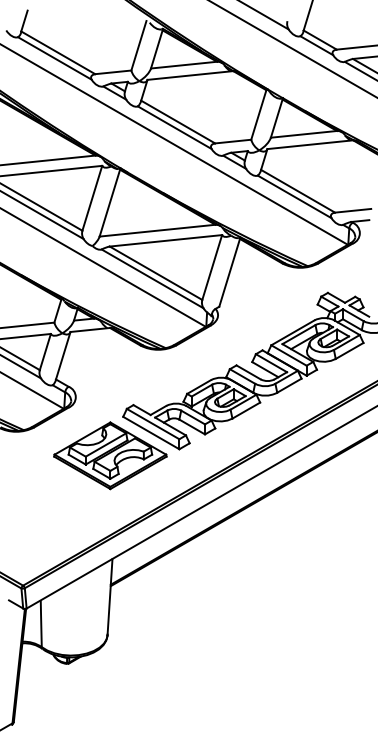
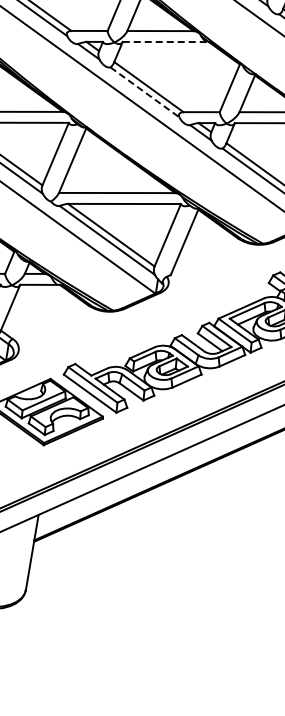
line: (190, 75) -> (165, 42), solid -> dashed
line: (174, 127) -> (144, 92), solid -> dashed

